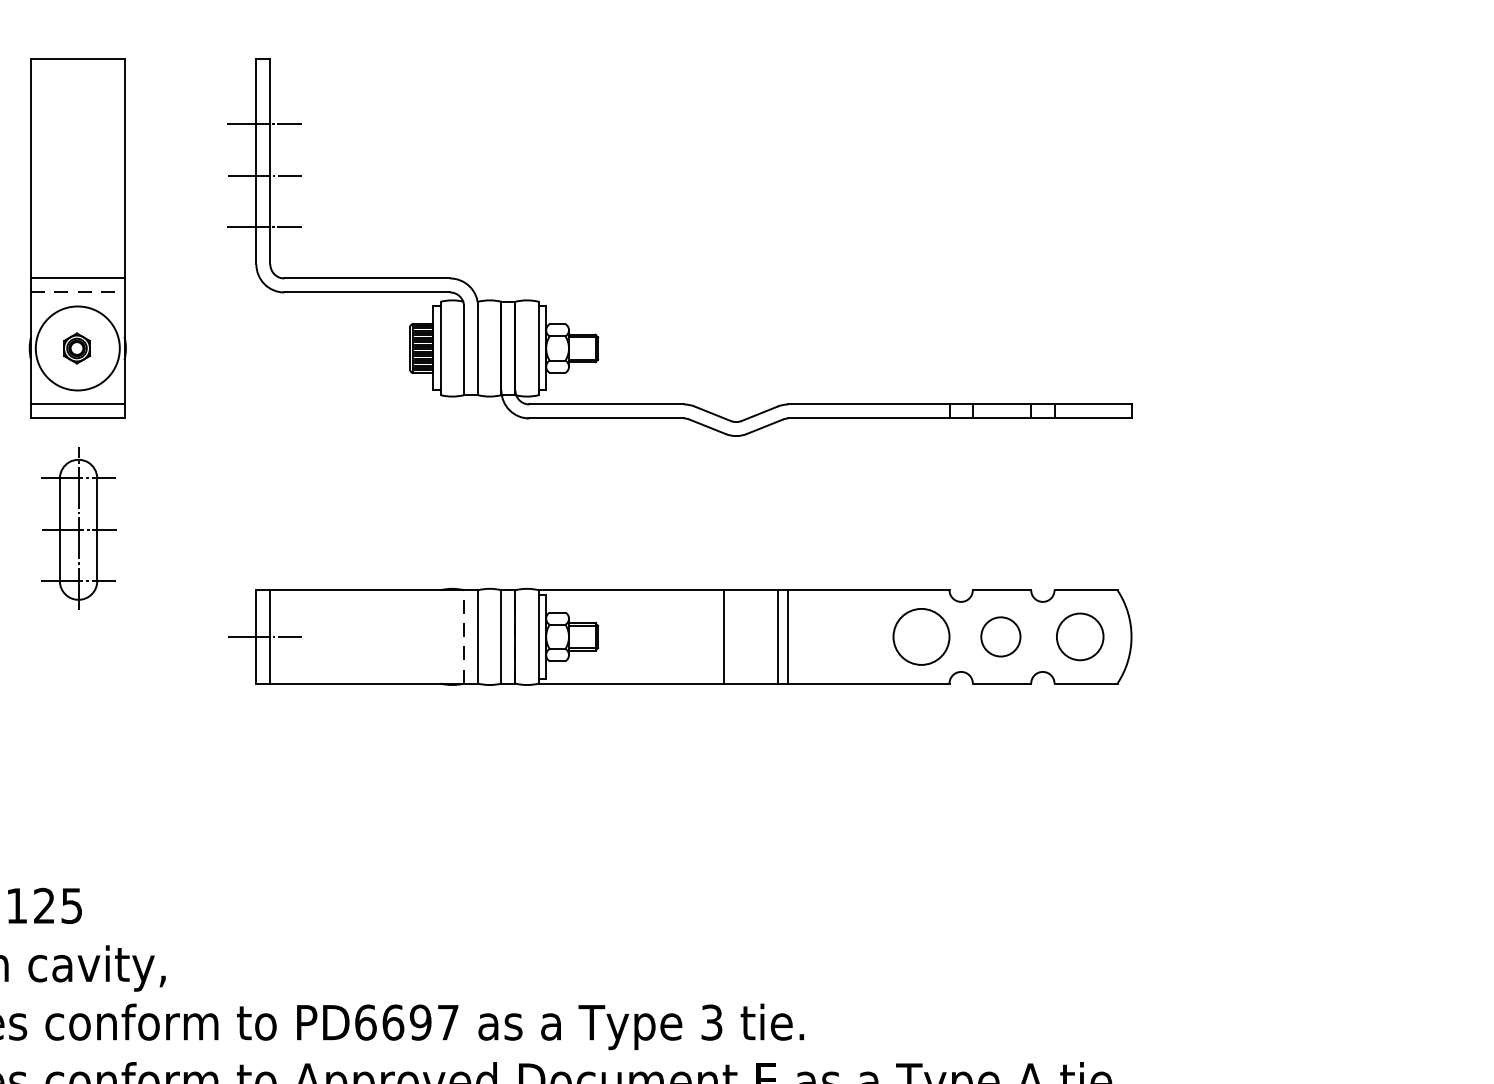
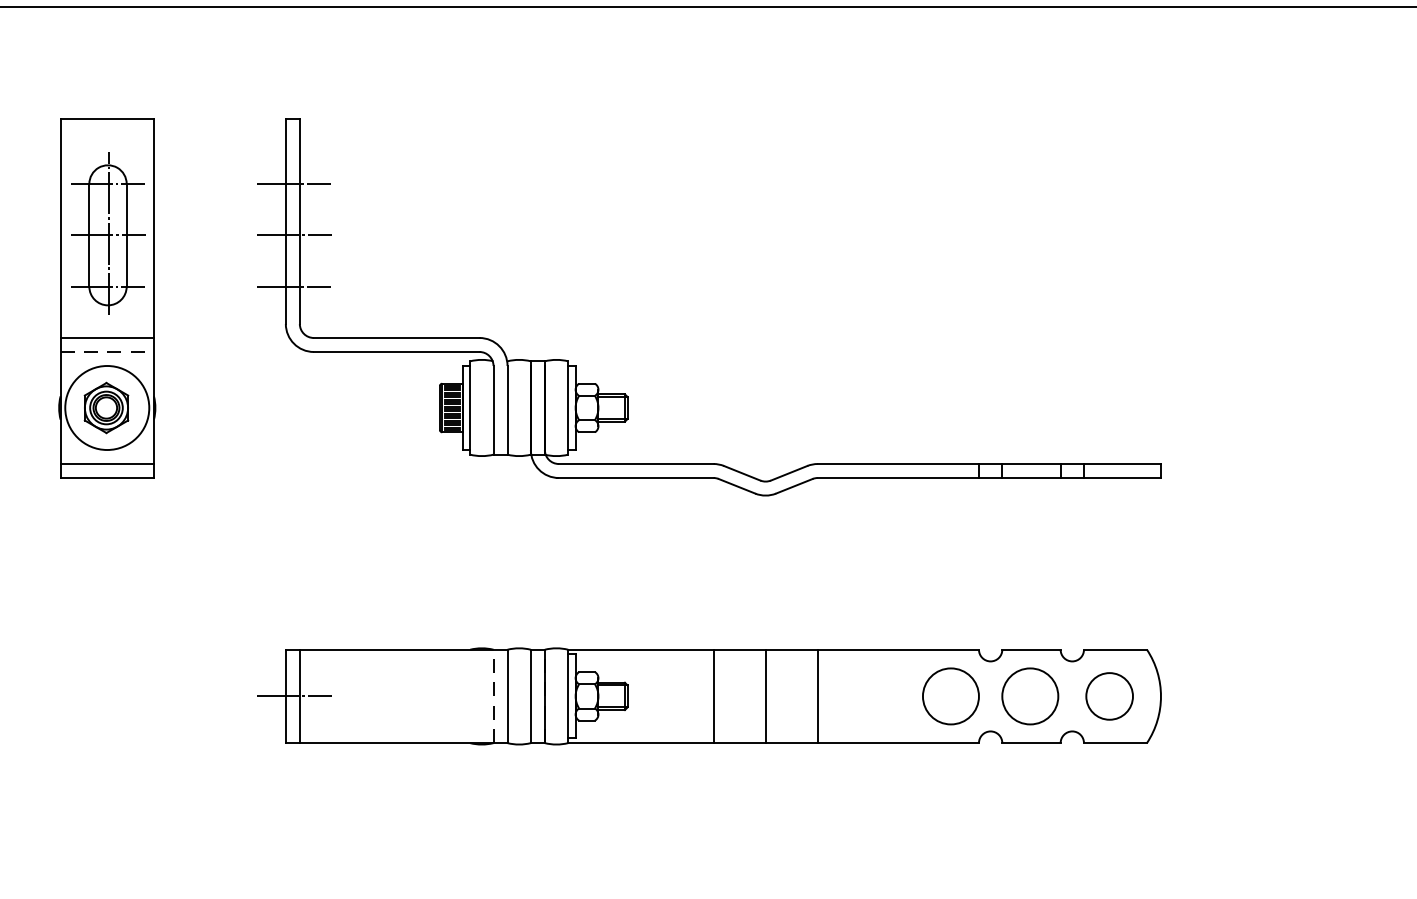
part: (76, 348) -> (105, 408), size x1.67
part: (78, 528) -> (107, 234), moved
line: (724, 636) -> (713, 696), moved
line: (778, 636) -> (765, 696), moved
circle: (1000, 636) -> (1029, 696), size x1.43

